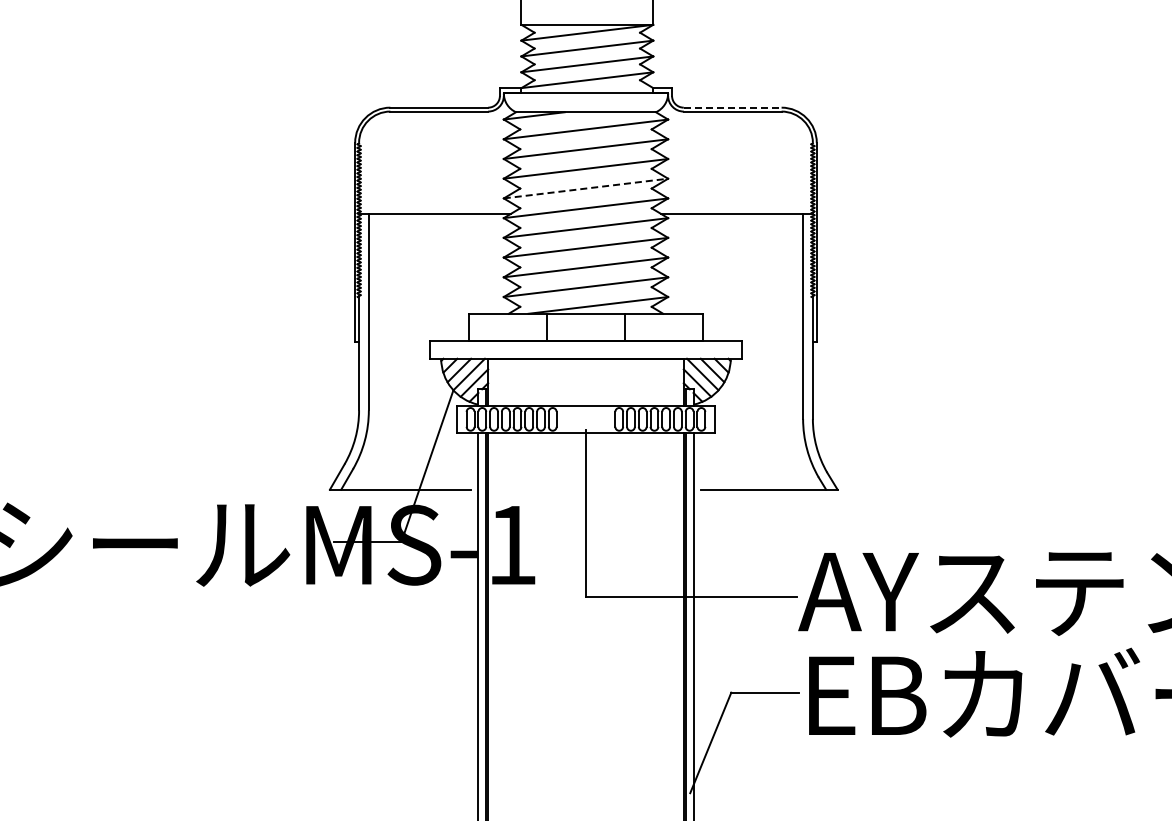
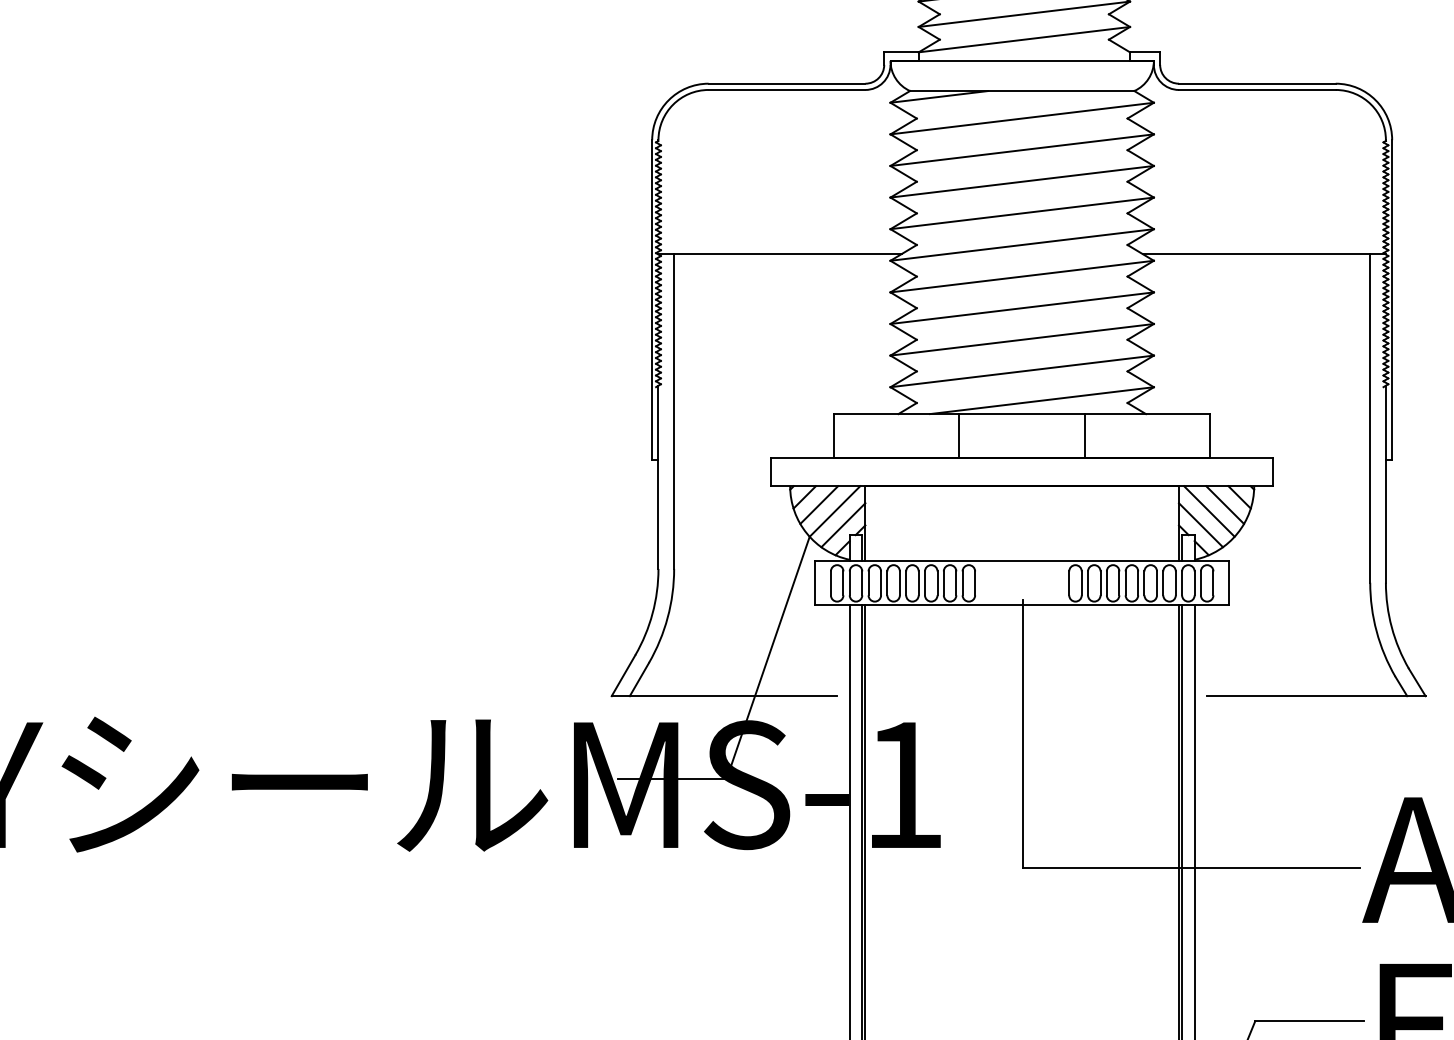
line: (732, 107) -> (1257, 83), dashed -> solid
line: (585, 188) -> (1021, 213), dashed -> solid

